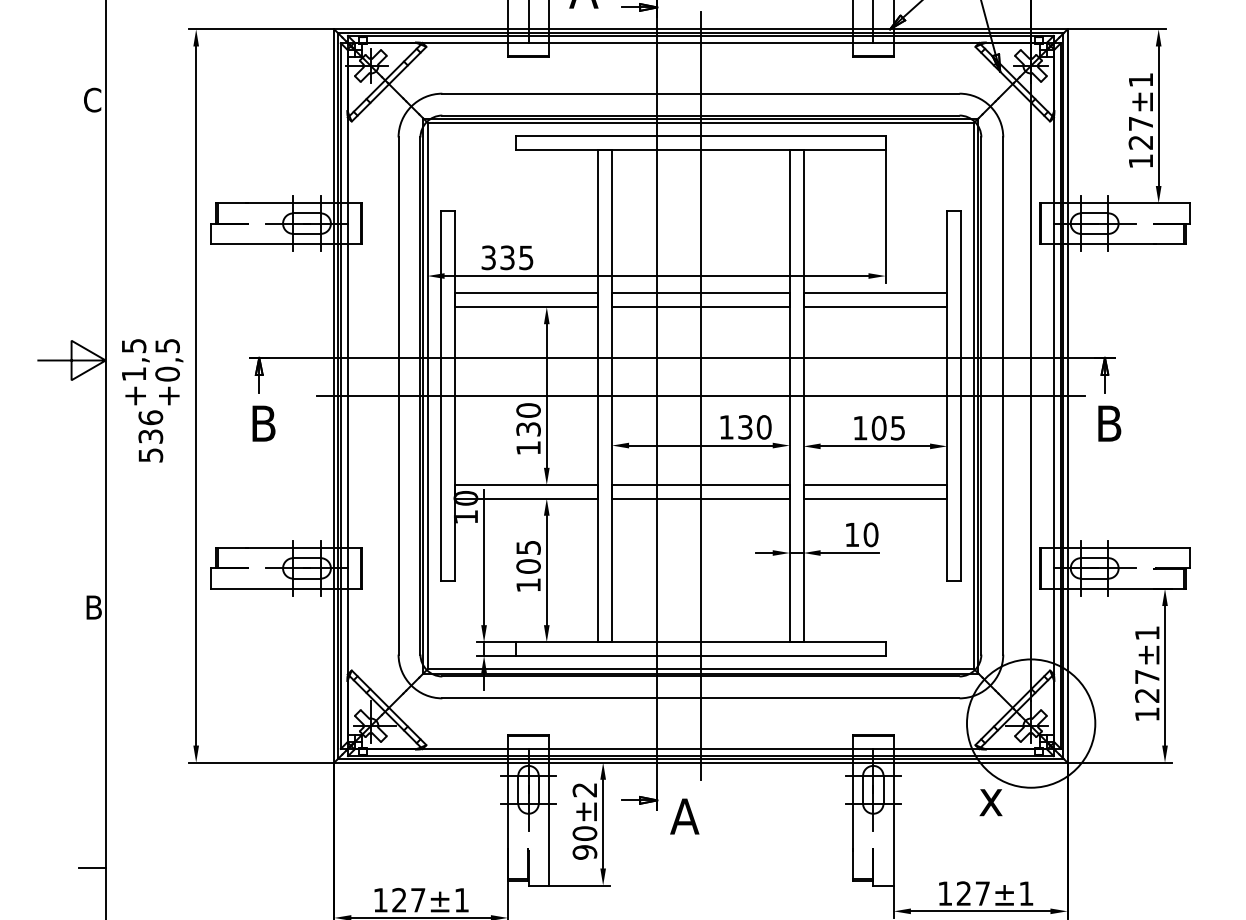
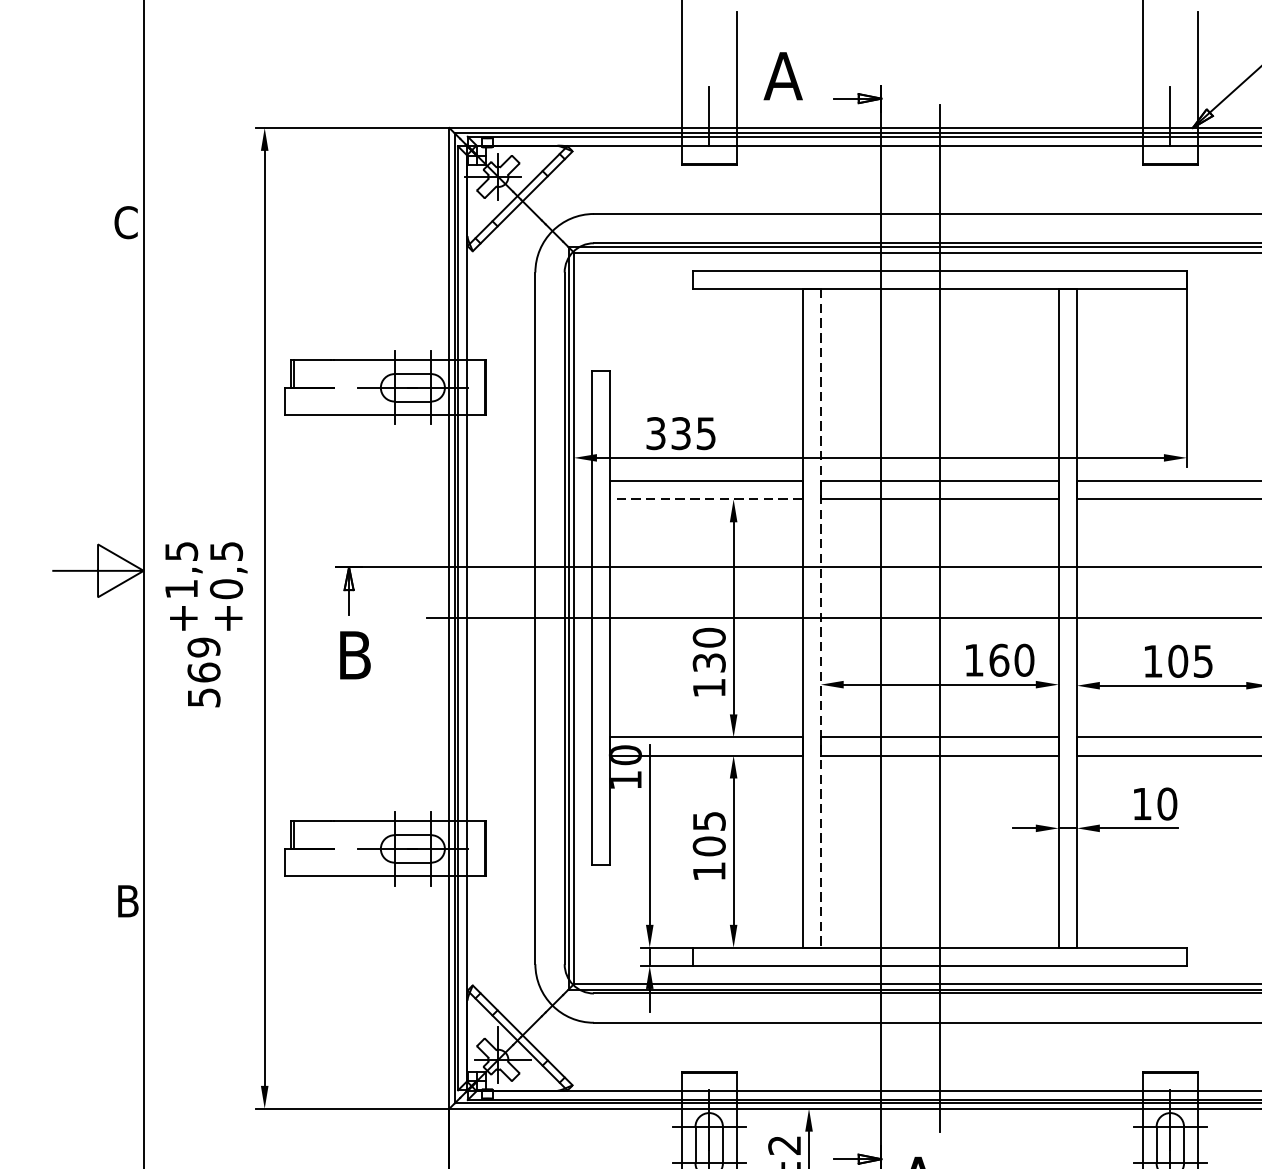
line: (526, 307) -> (706, 499), solid -> dashed
line: (611, 396) -> (820, 619), solid -> dashed
text: (150, 426) -> (203, 659), 536 -> 569
text: (745, 427) -> (999, 660), 130 -> 160

